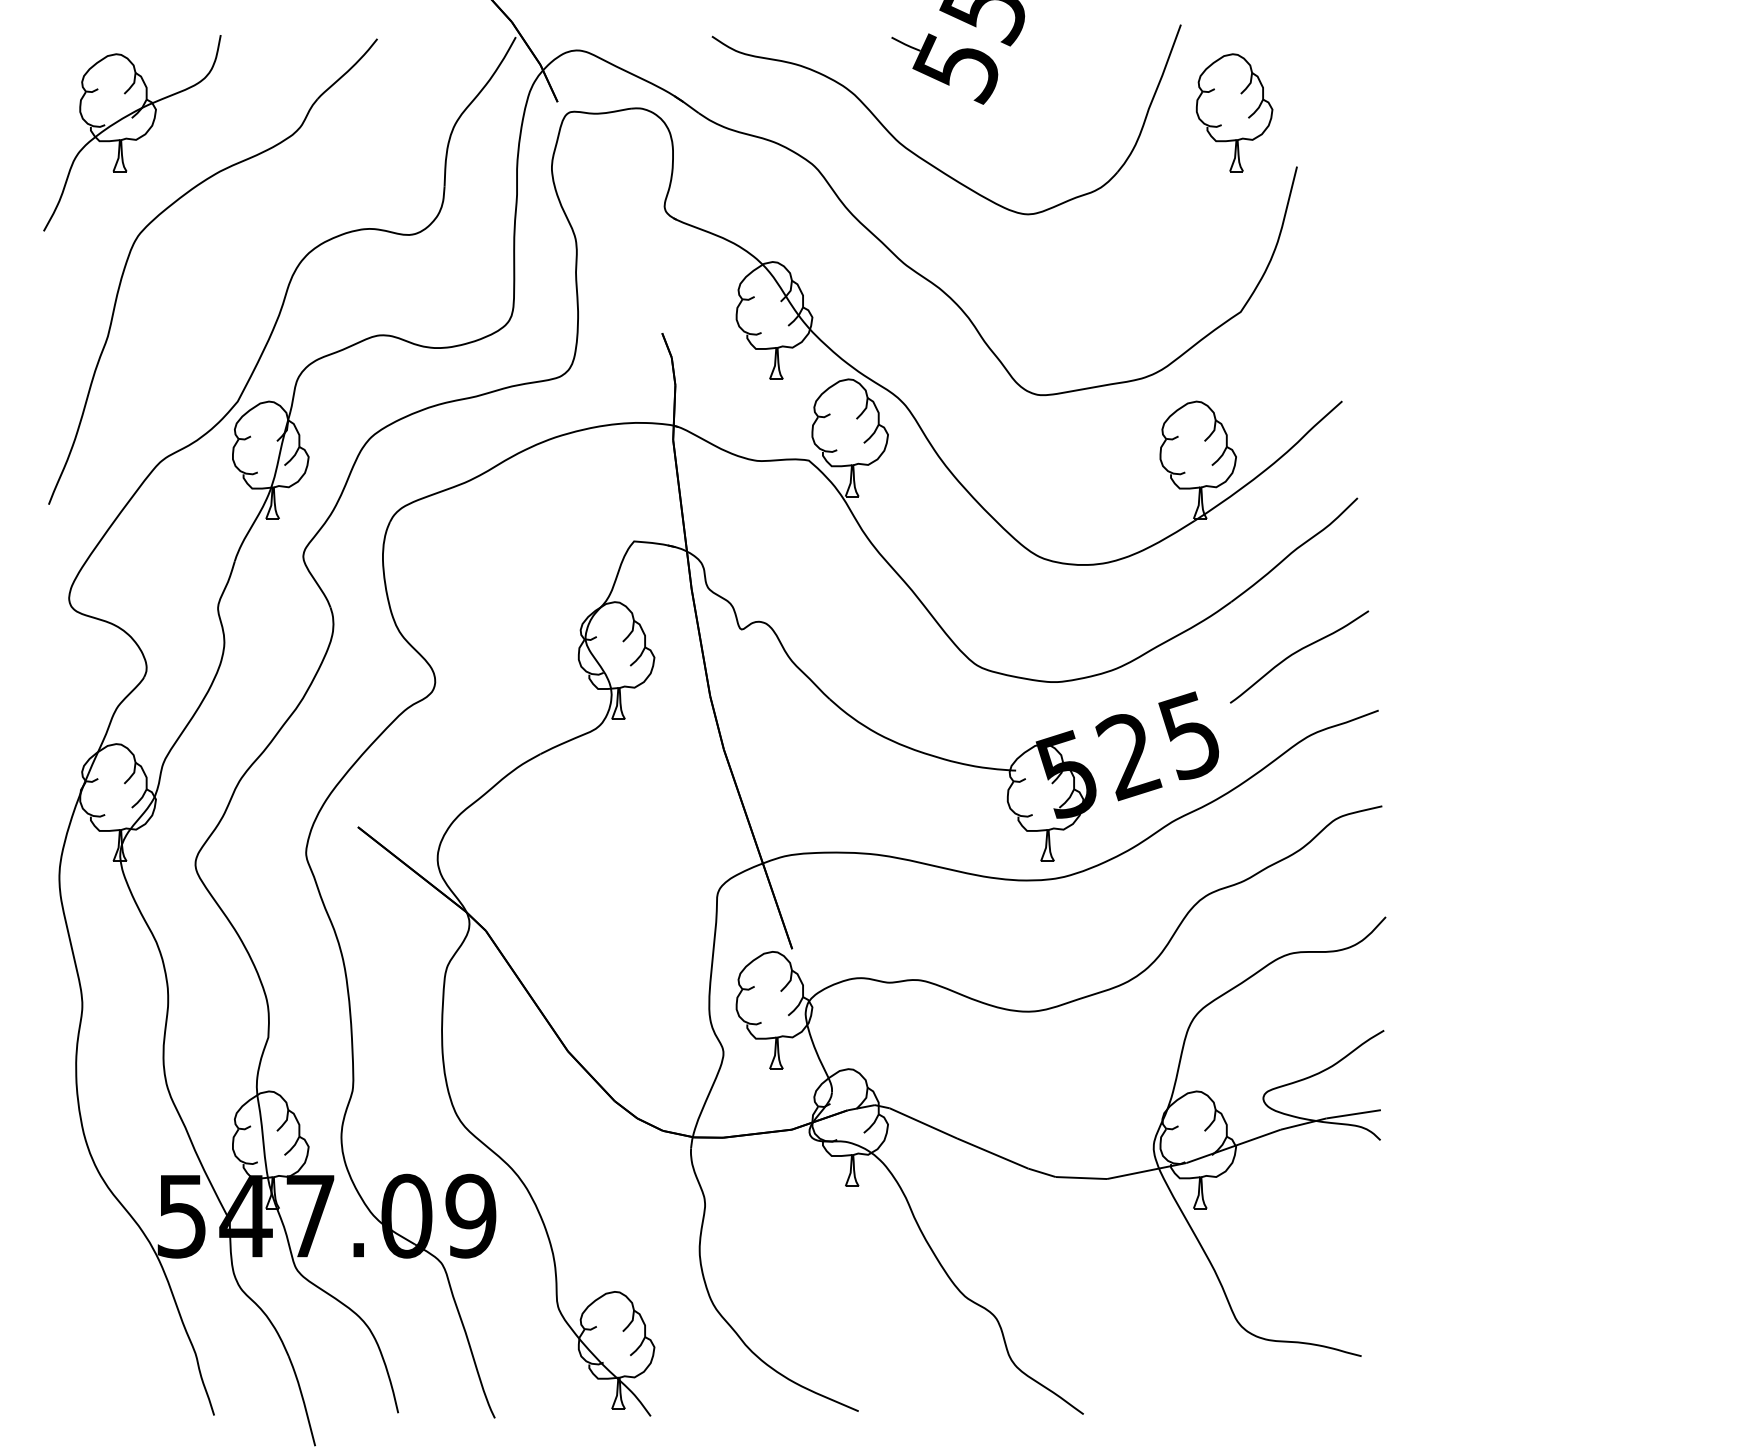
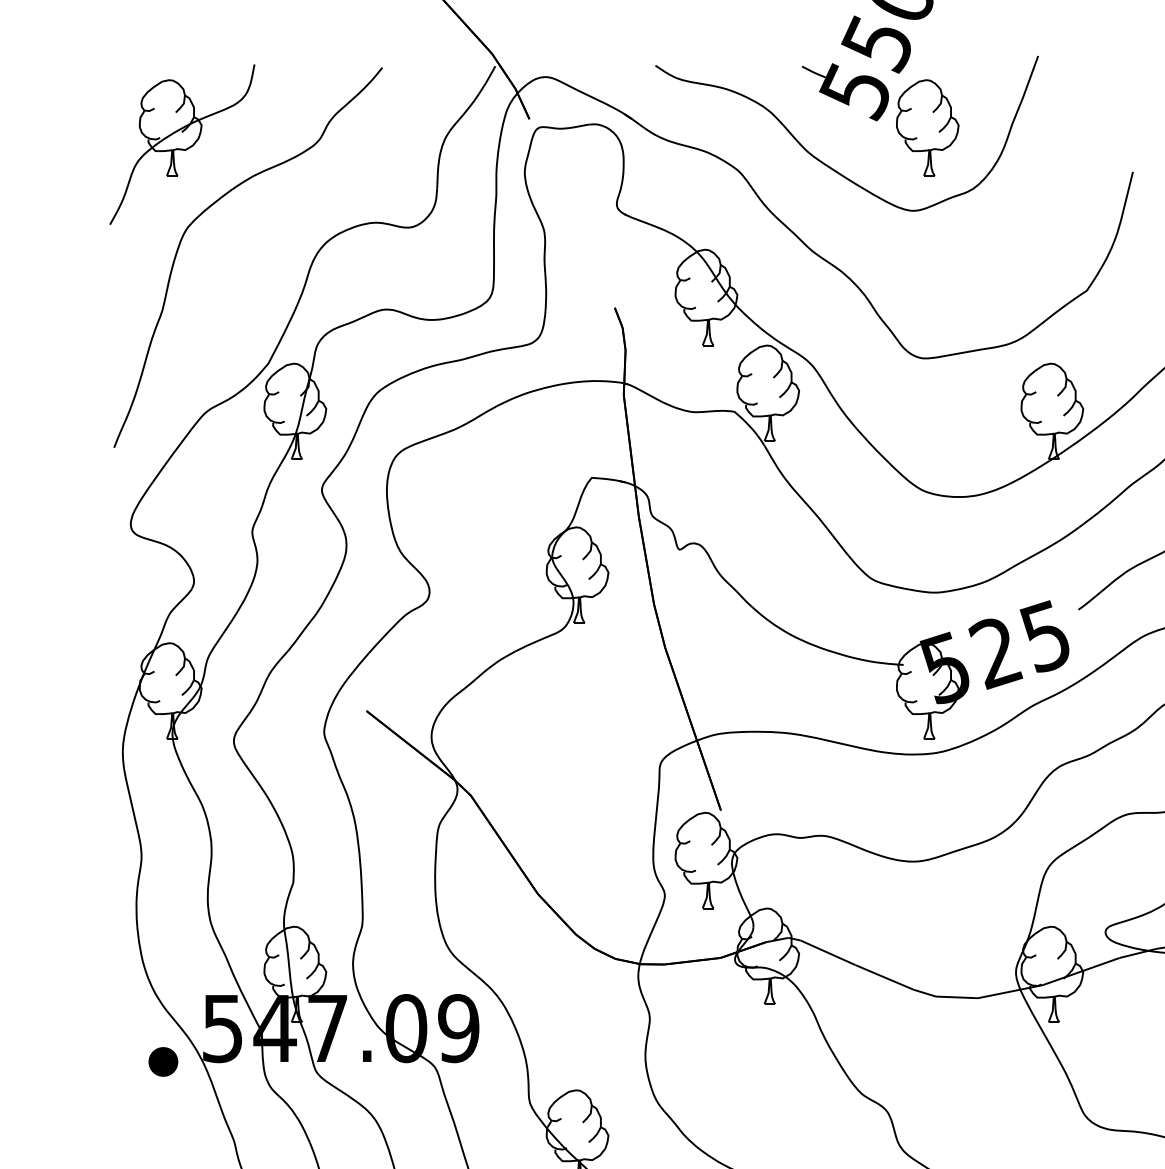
part: (1234, 112) -> (927, 127), moved
part: (109, 1257) -> (163, 1062), added

